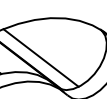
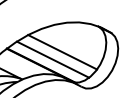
line: (53, 51) -> (62, 52), added

